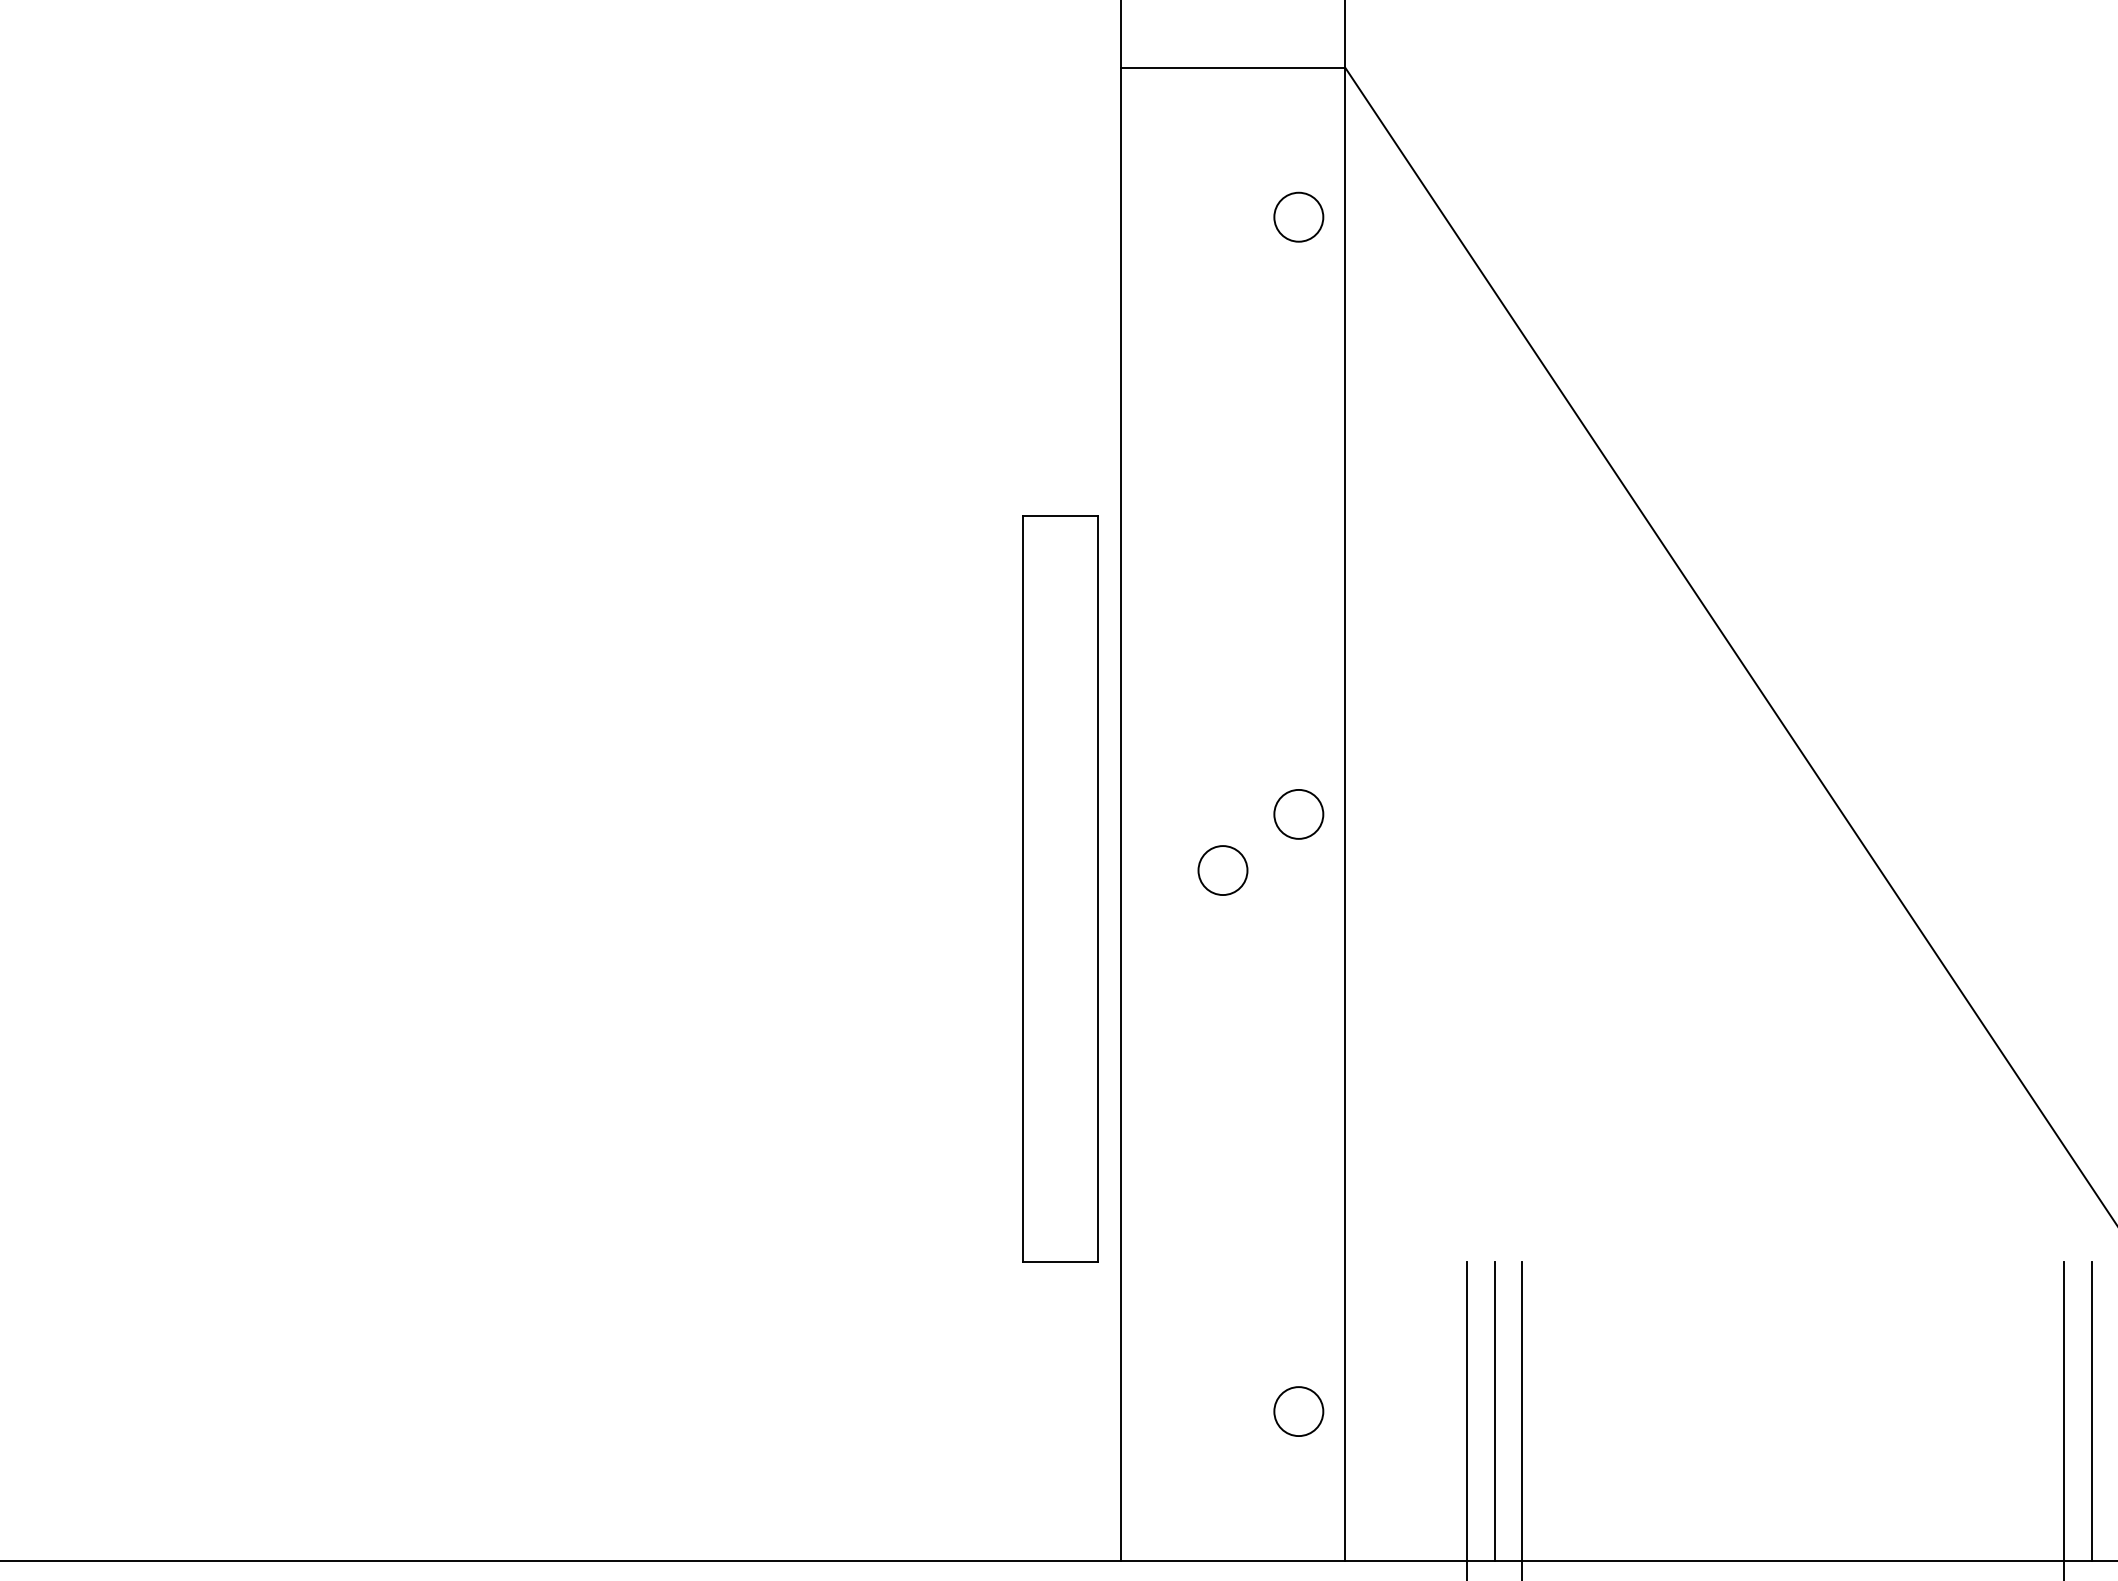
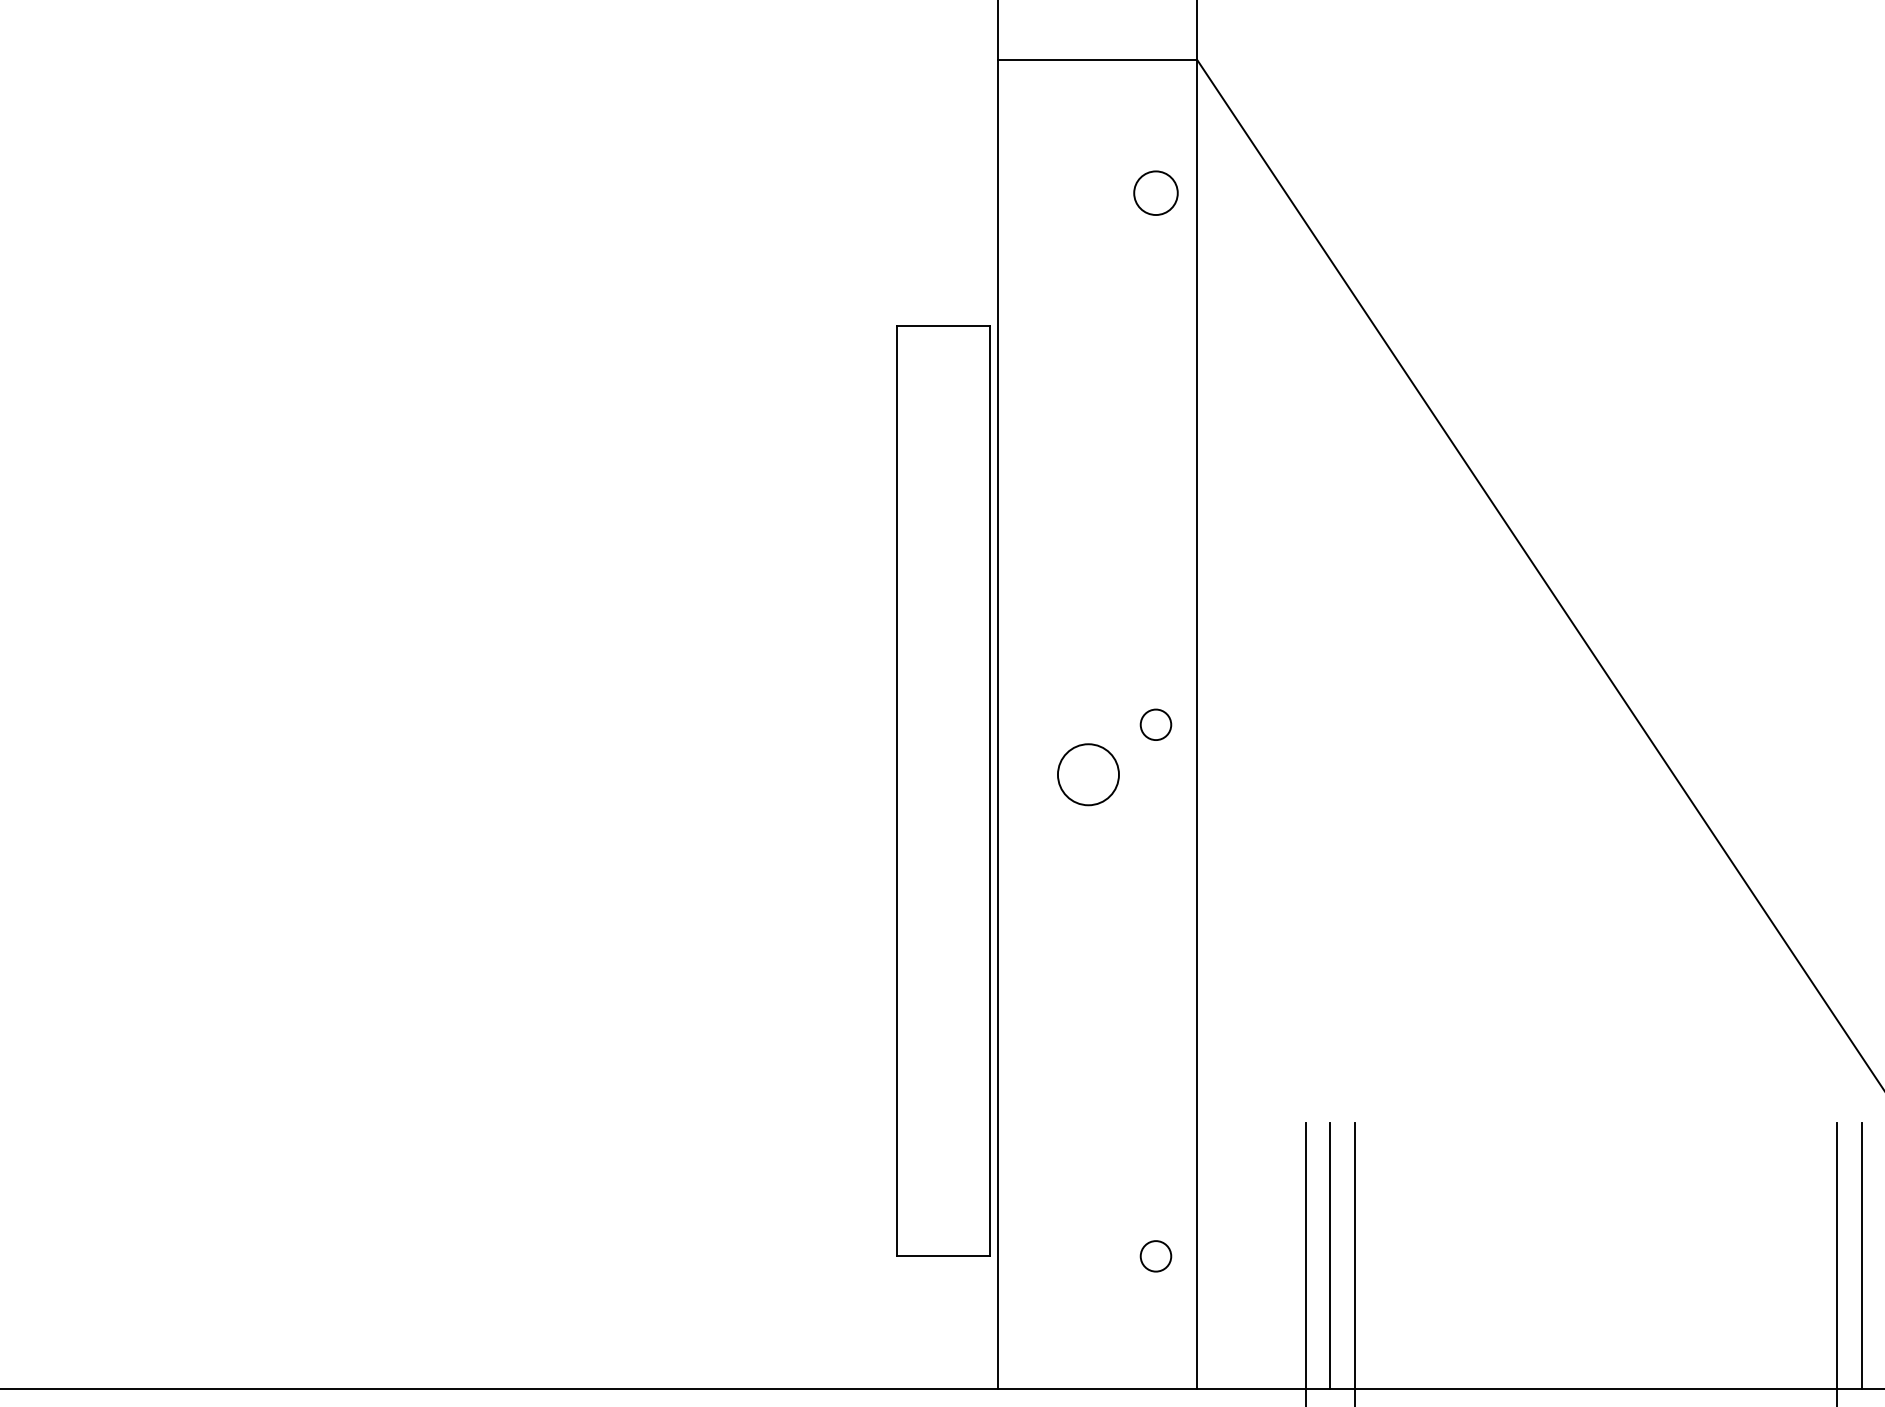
circle: (1298, 814) -> (1155, 724), size x0.7
circle: (1223, 870) -> (1088, 774), size x1.4
part: (1060, 888) -> (943, 790), size x1.4
circle: (1298, 1411) -> (1155, 1256), size x0.7

